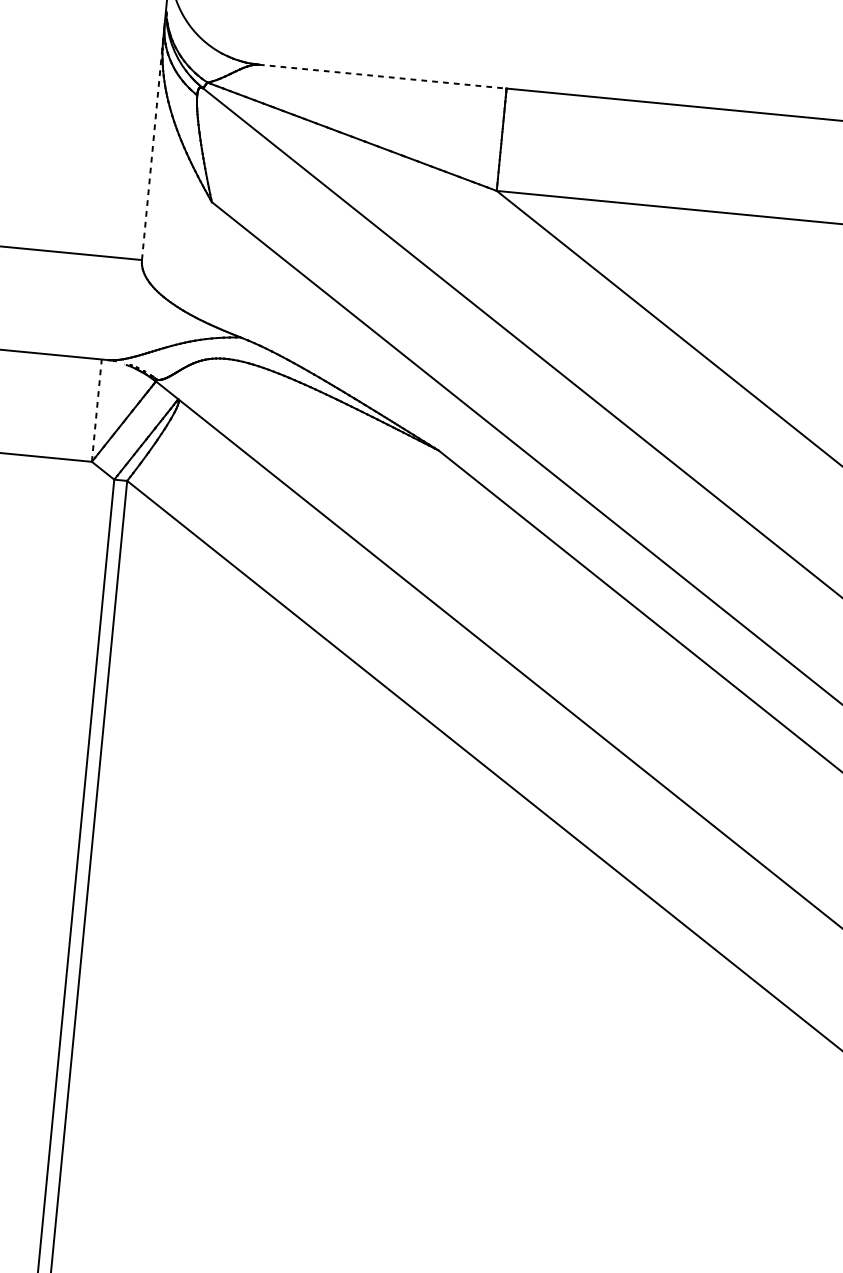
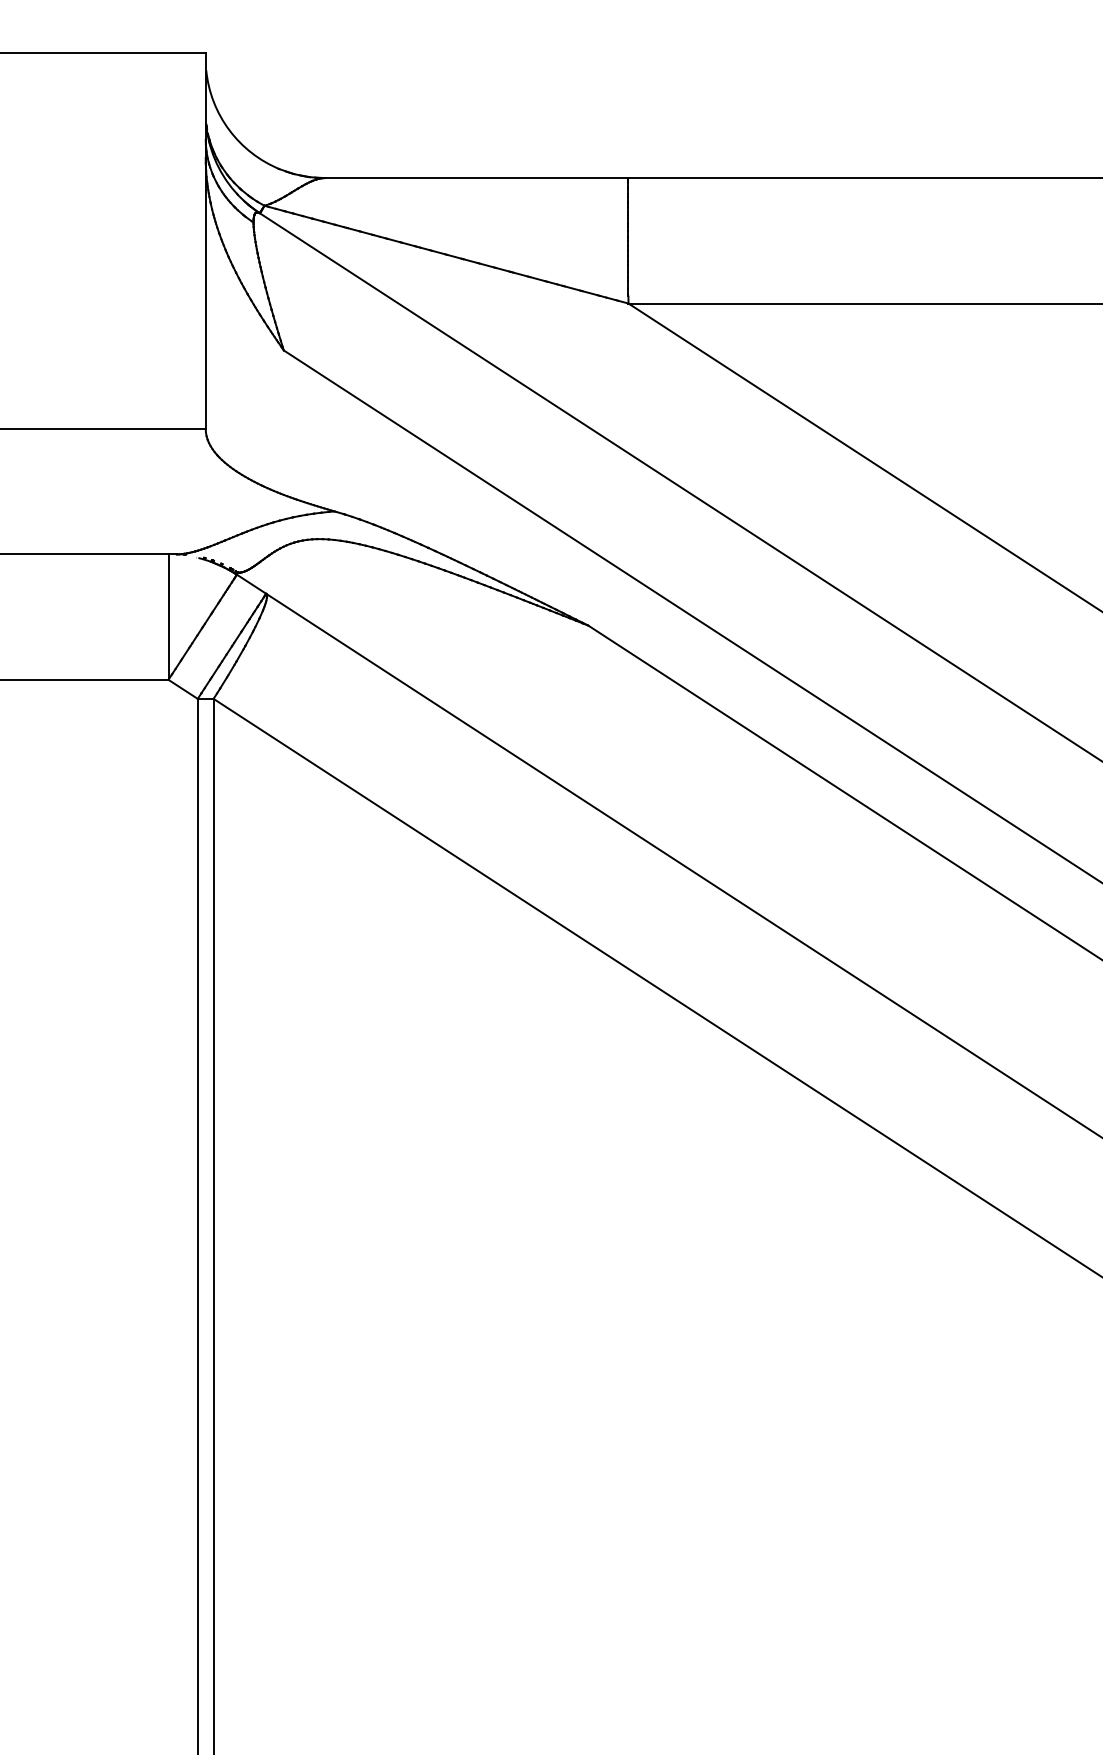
line: (382, 76) -> (476, 178), dashed -> solid
line: (152, 148) -> (205, 292), dashed -> solid
line: (96, 410) -> (168, 617), dashed -> solid

